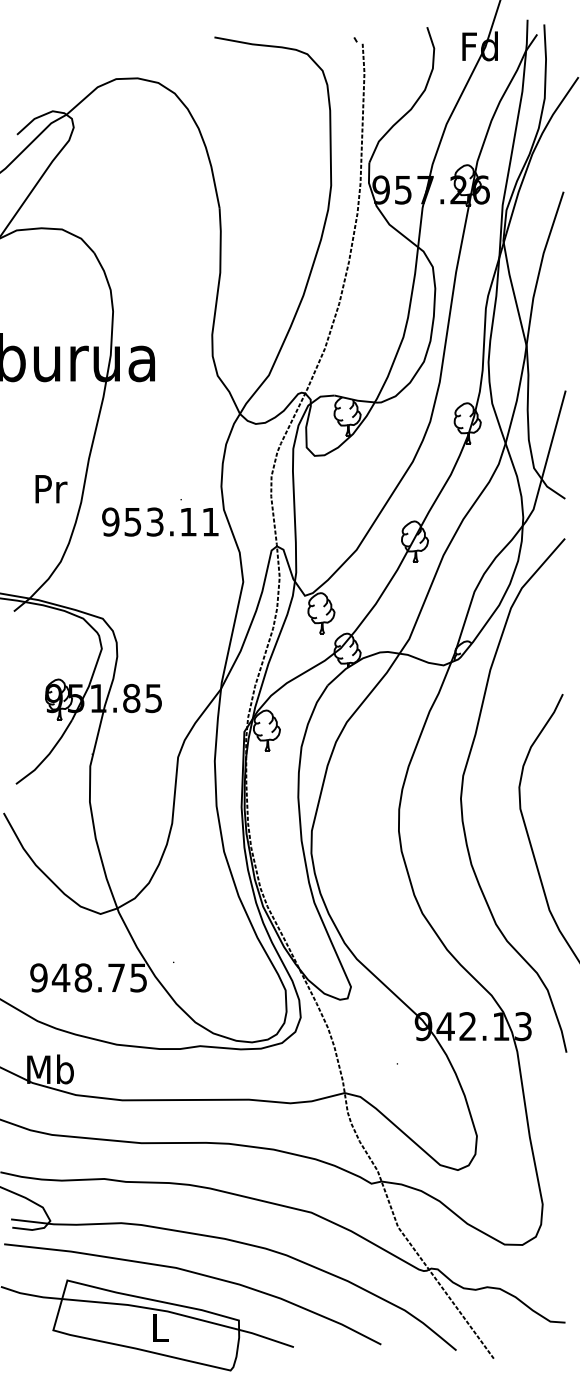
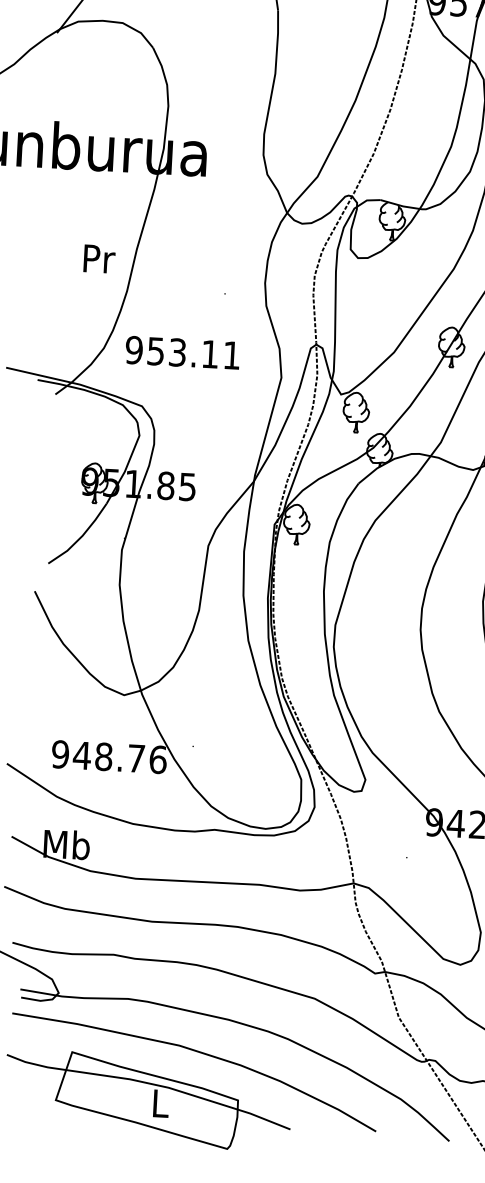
text: (51, 489) -> (99, 259), moved
text: (160, 521) -> (182, 352), moved
text: (138, 977) -> (157, 759), 948.75 -> 948.76

